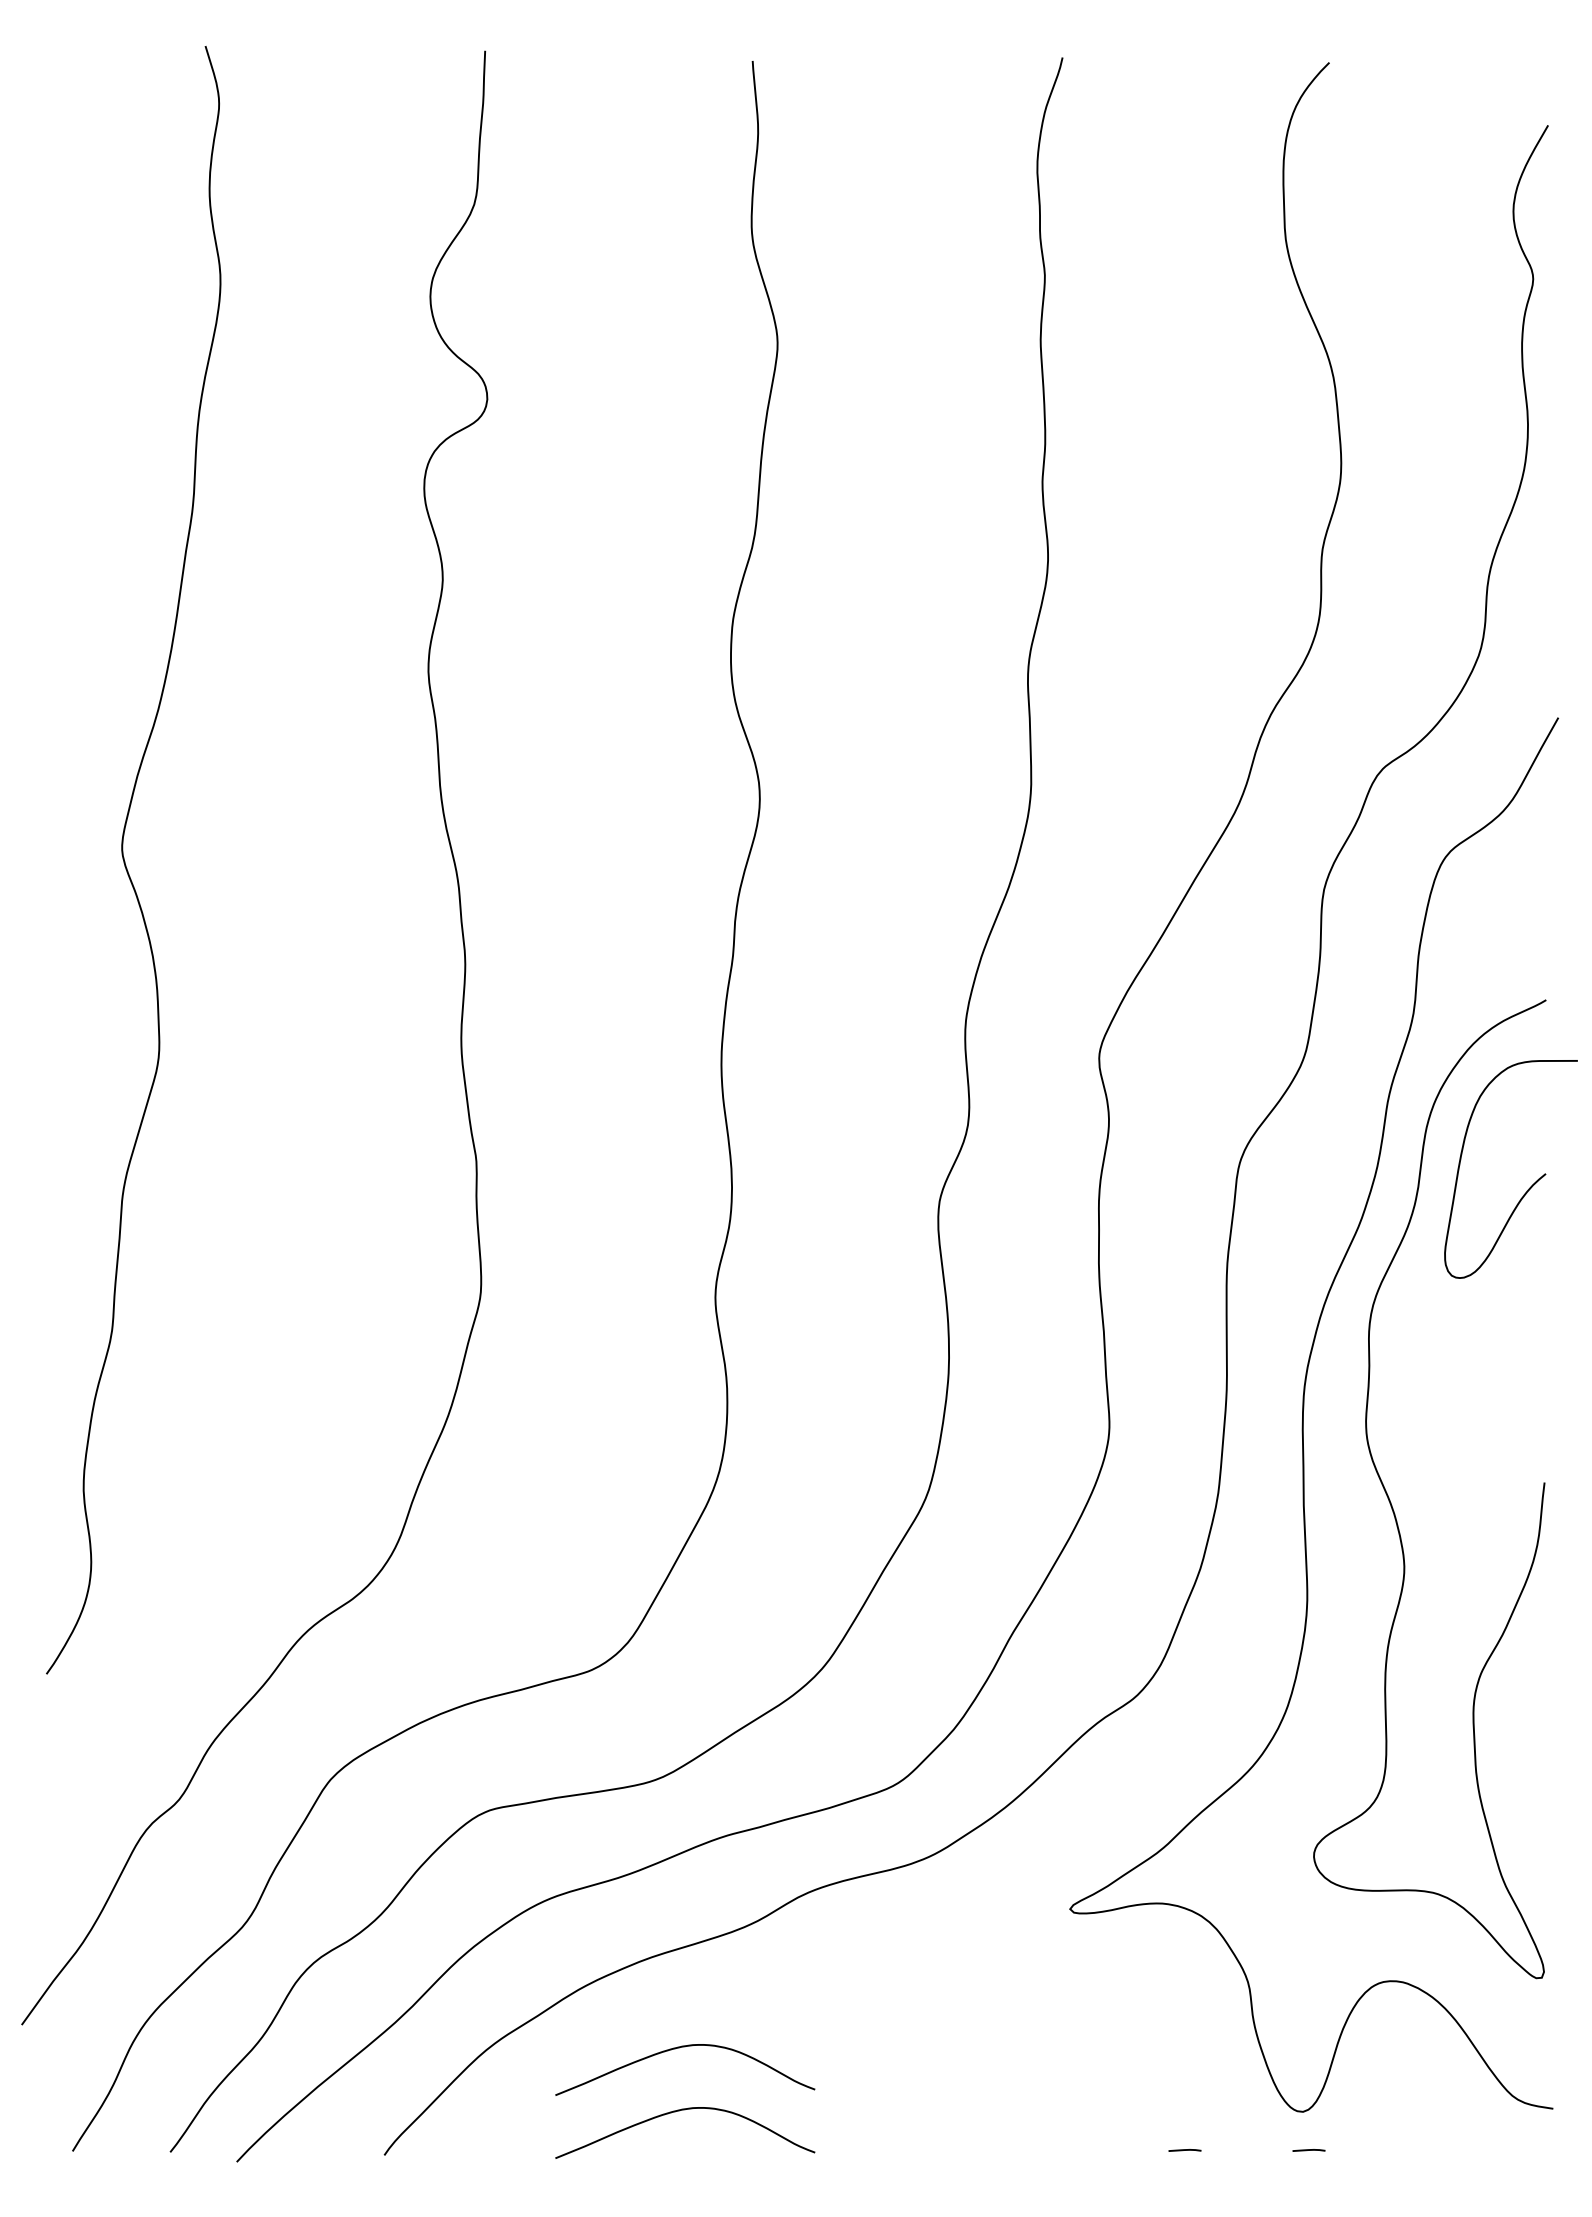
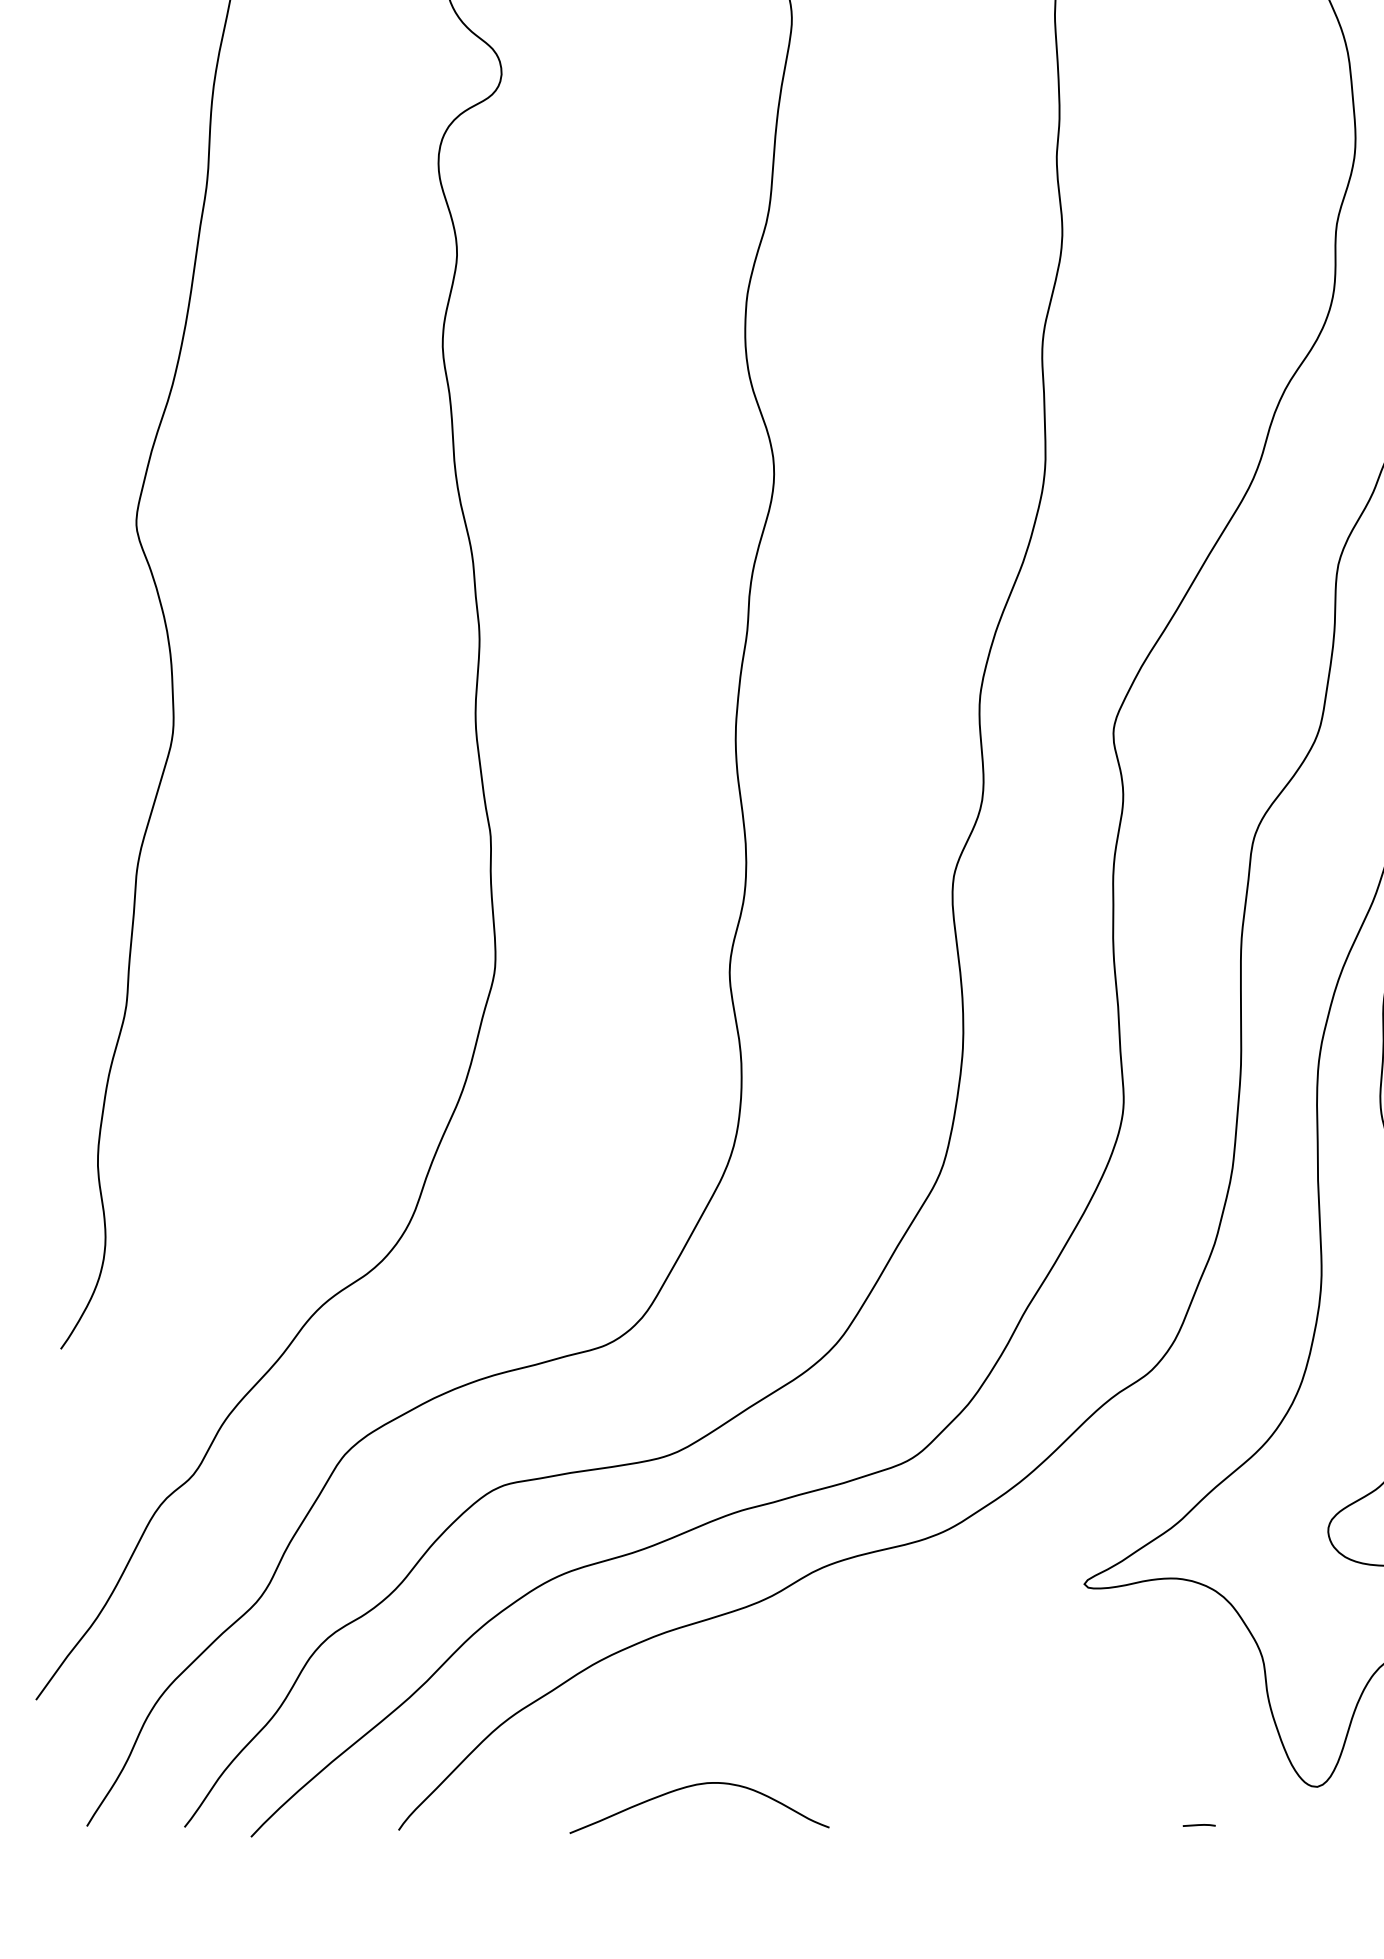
curve: (679, 2048) -> (693, 1723), removed
line: (1308, 2150) -> (1322, 1825), removed

